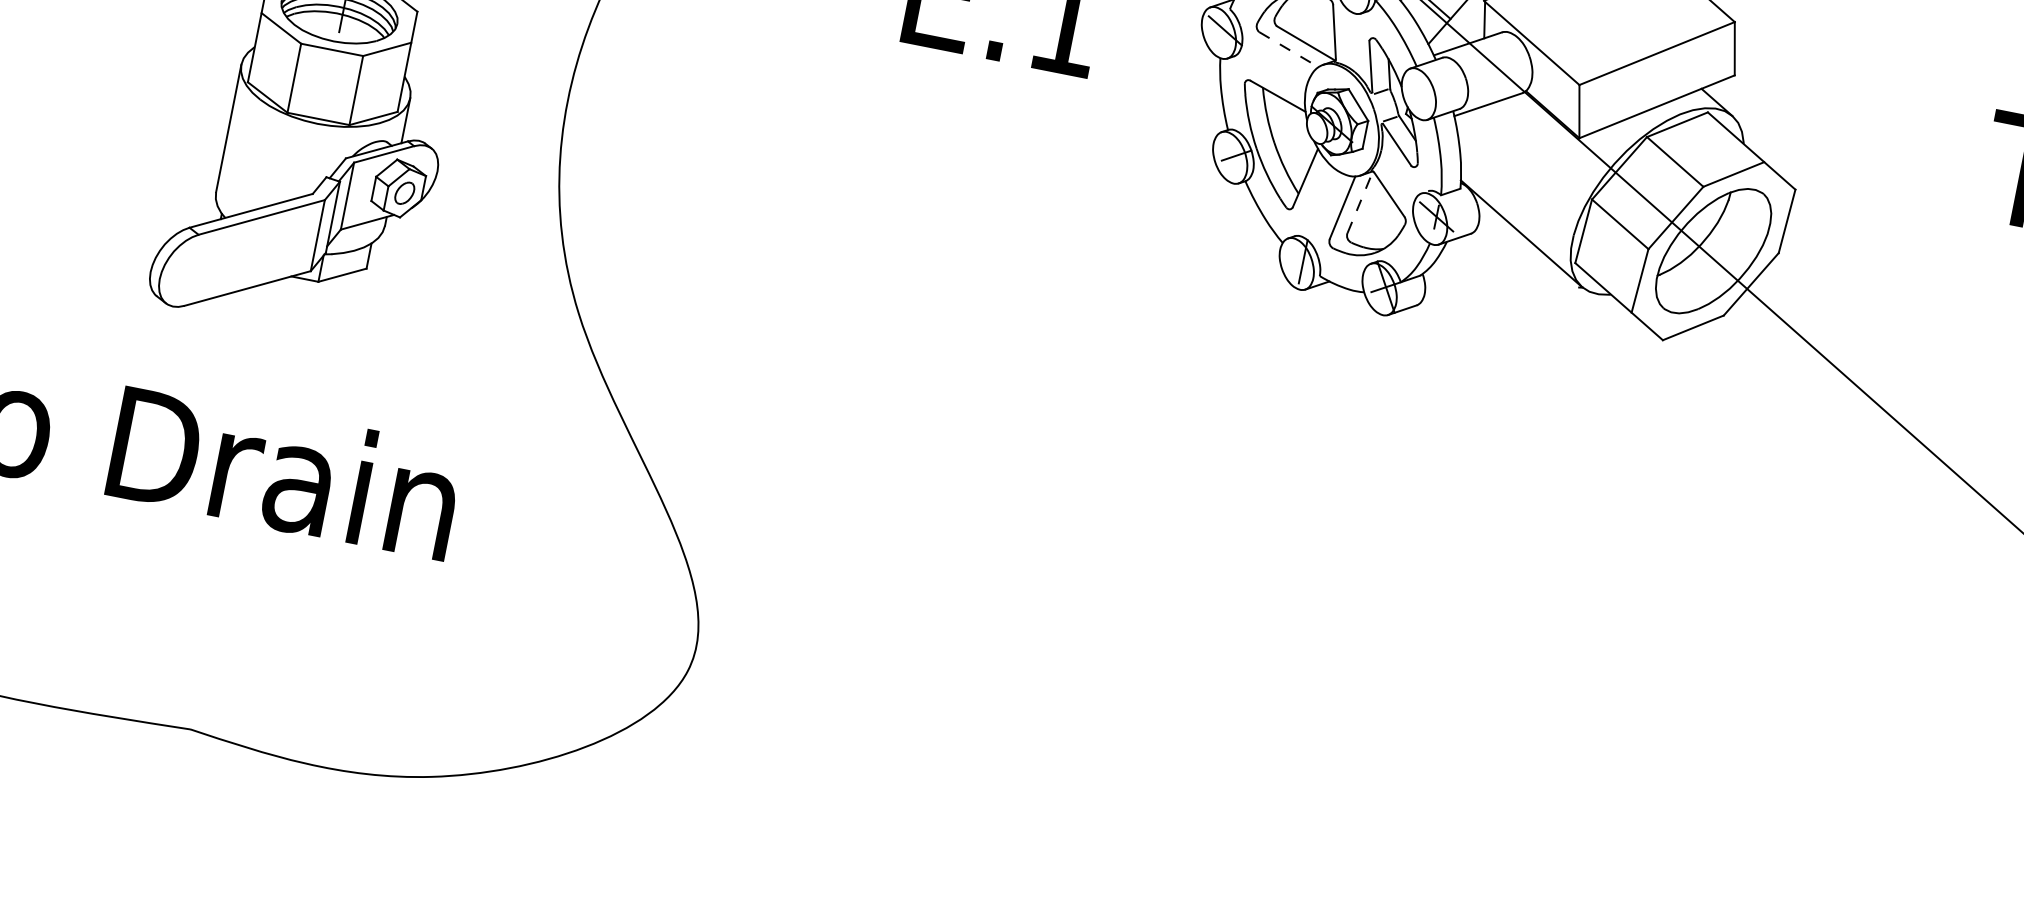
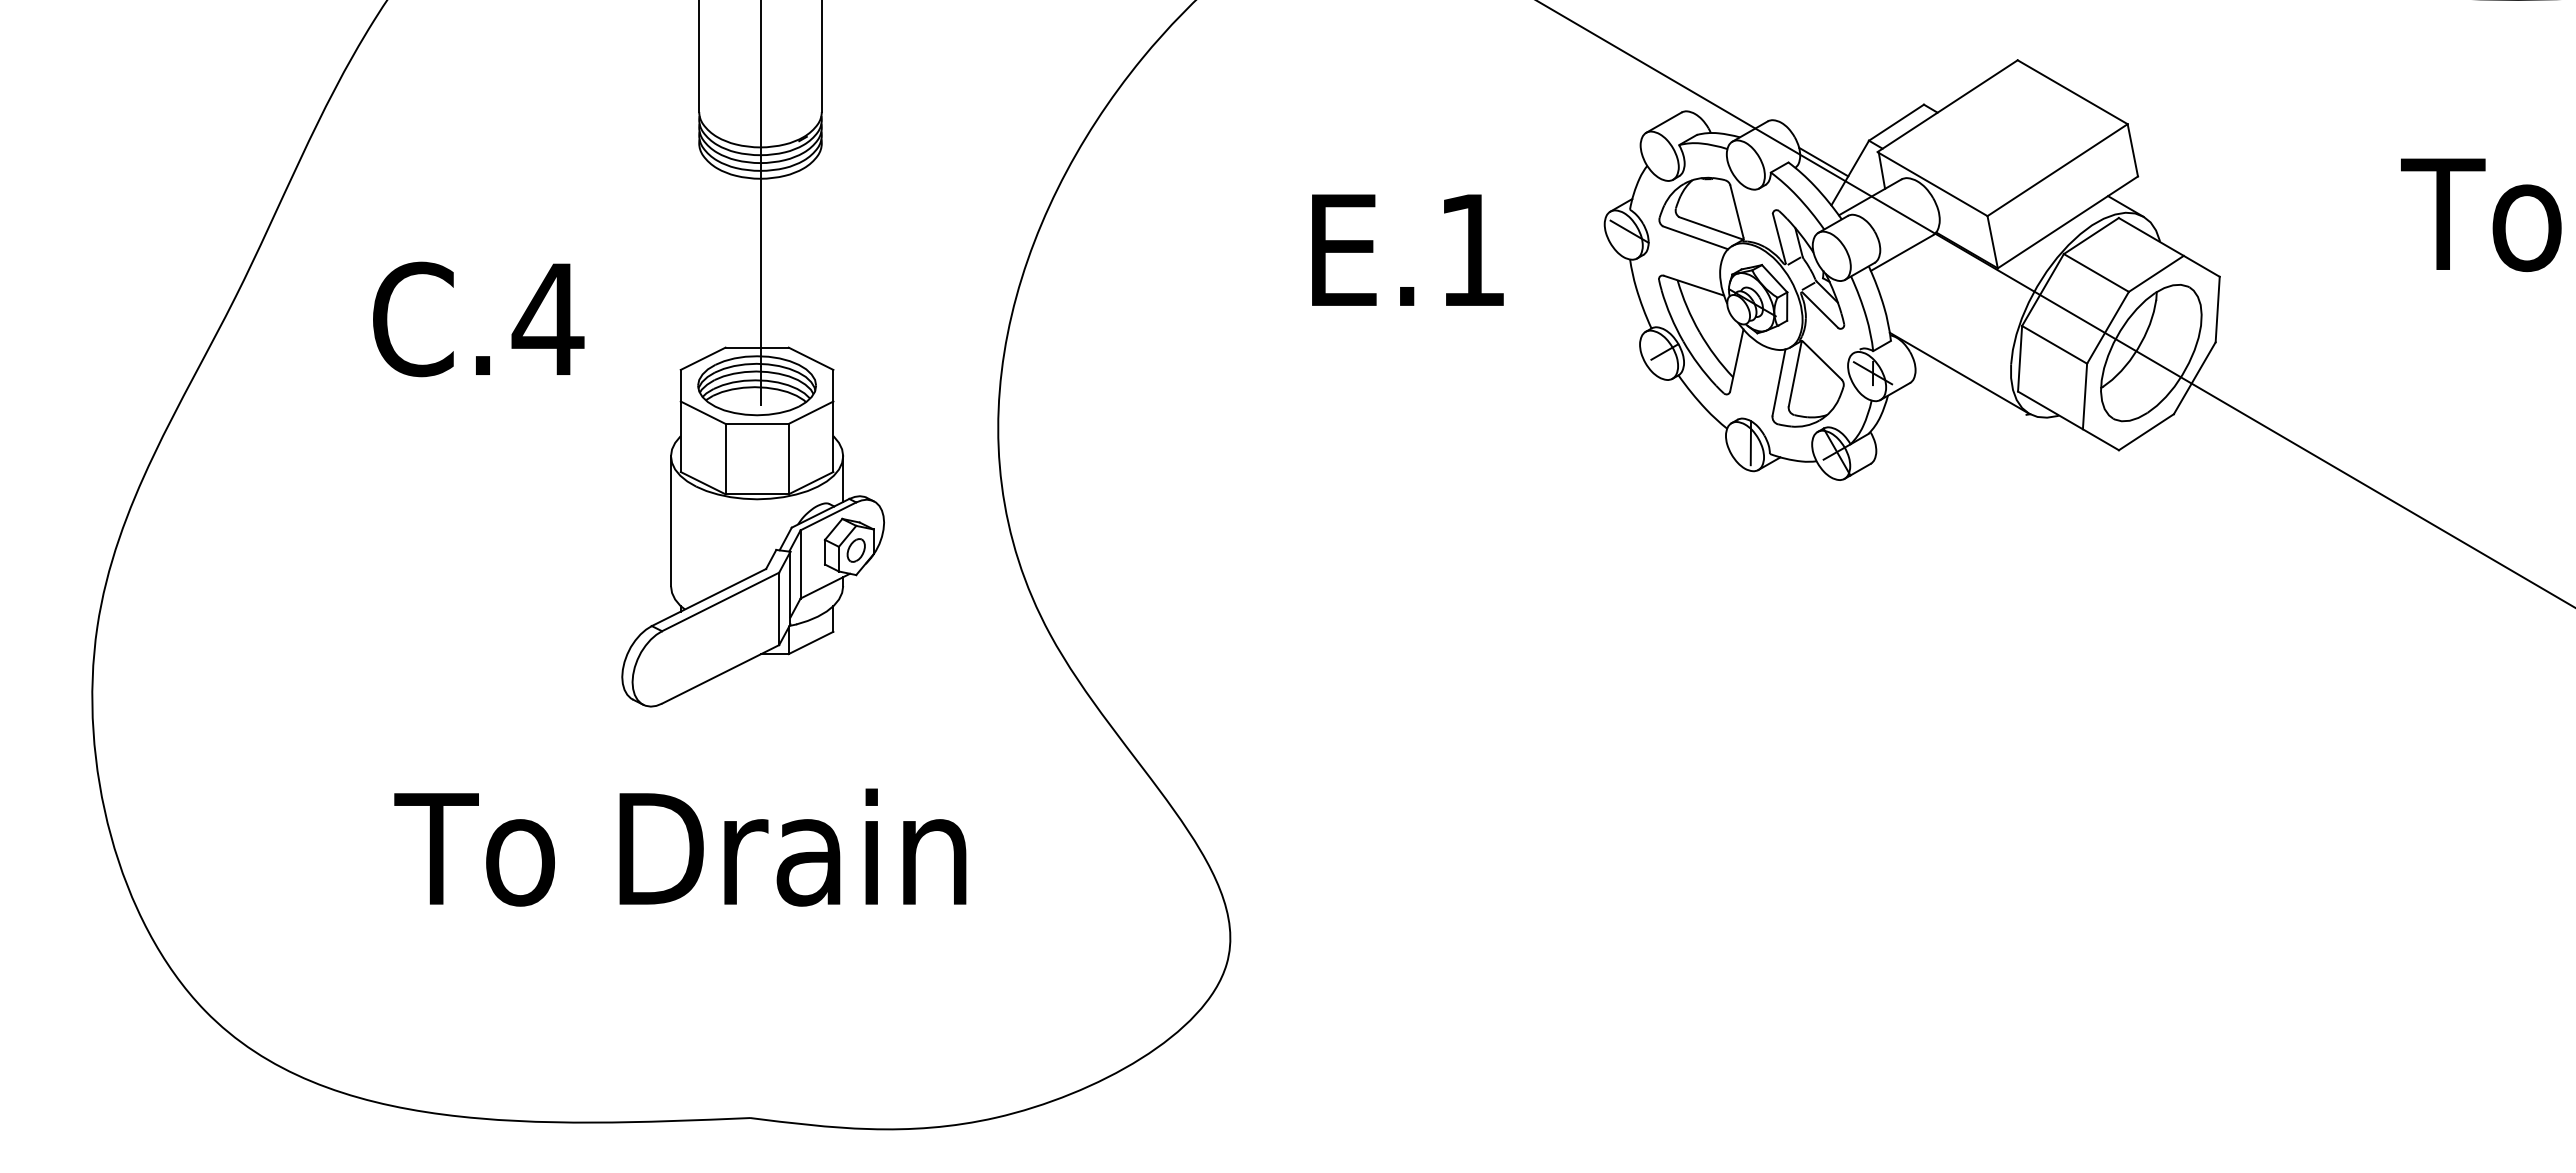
line: (1289, 50) -> (1696, 238), dashed -> solid
line: (1360, 202) -> (1795, 373), dashed -> solid

